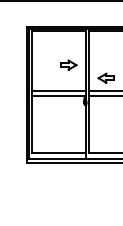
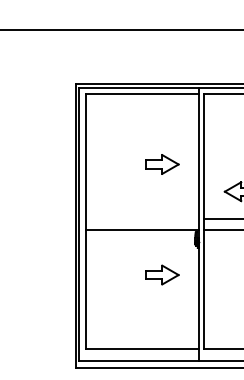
line: (59, 91) -> (143, 219), removed
part: (68, 117) -> (162, 273), added

